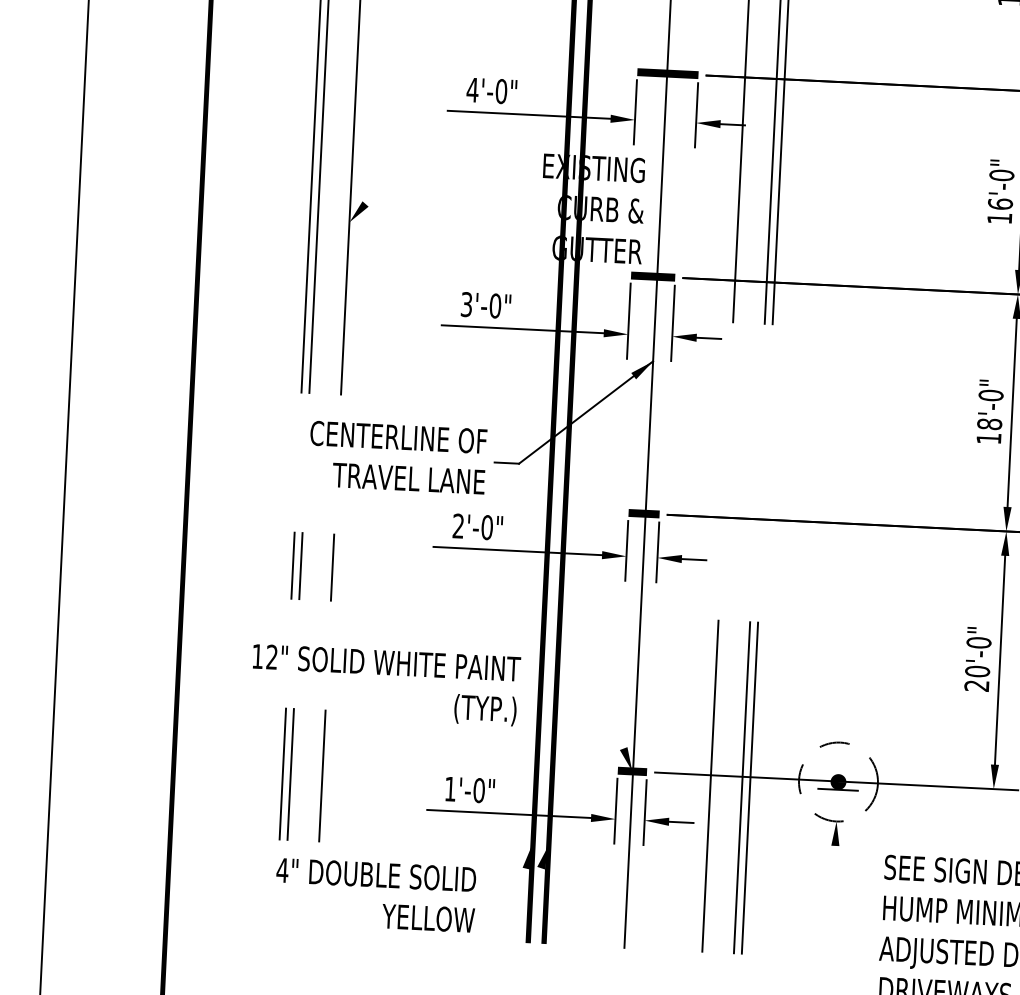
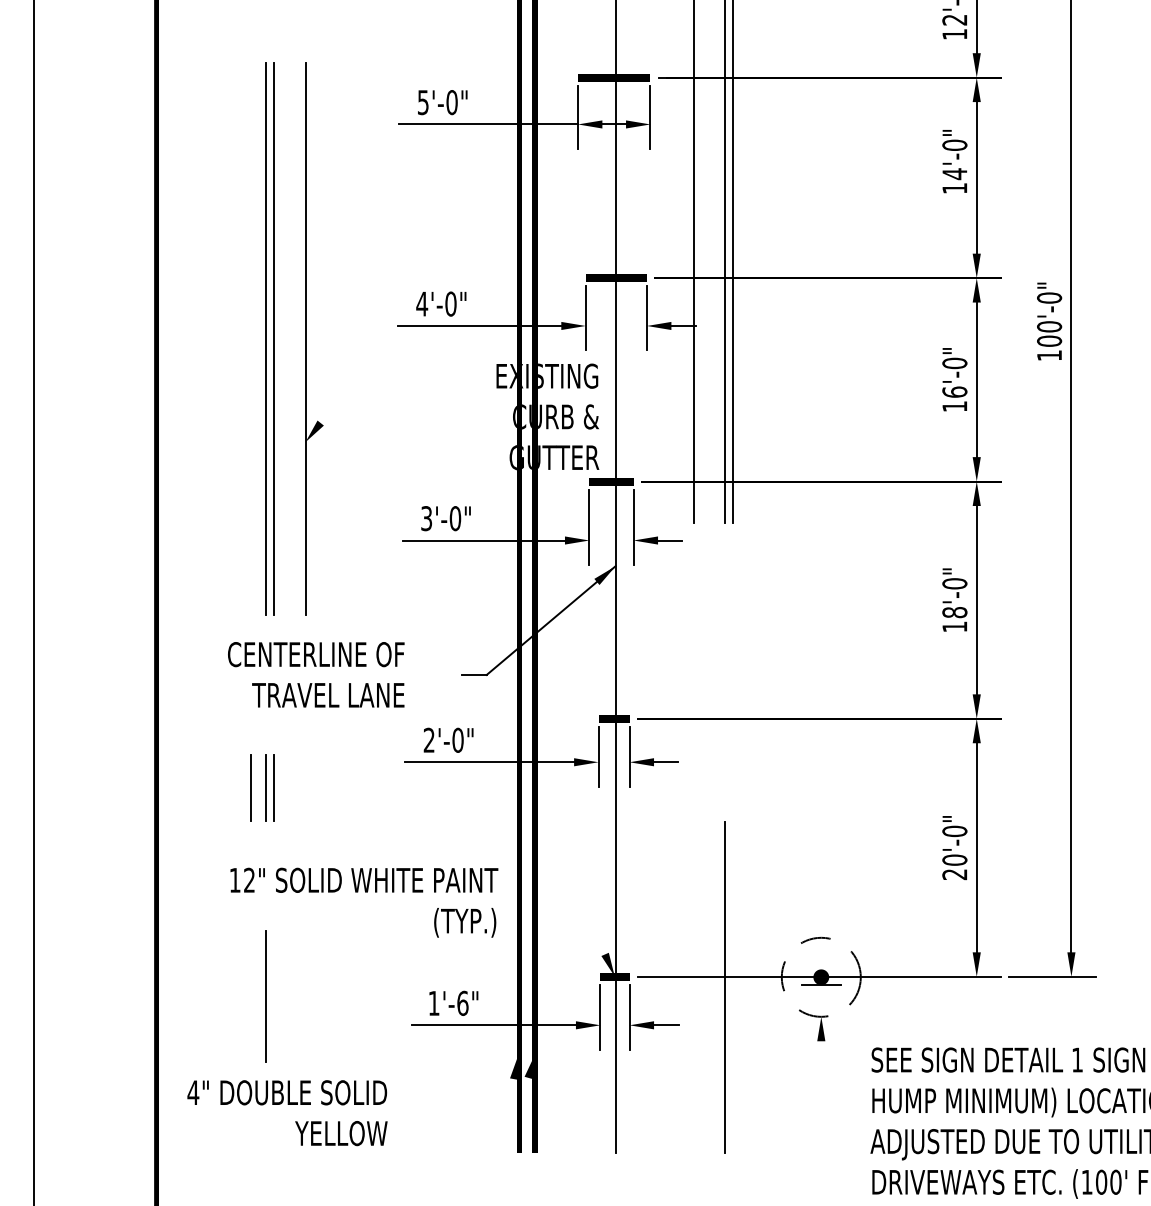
text: (398, 457) -> (316, 674), moved
line: (332, 567) -> (250, 787), moved
line: (290, 774) -> (273, 996), removed
line: (322, 776) -> (305, 996), removed
line: (710, 785) -> (693, 987), removed
line: (750, 787) -> (733, 987), removed
text: (478, 789) -> (462, 1002), 1'-0" -> 1'-6"
text: (375, 895) -> (287, 1113), moved

